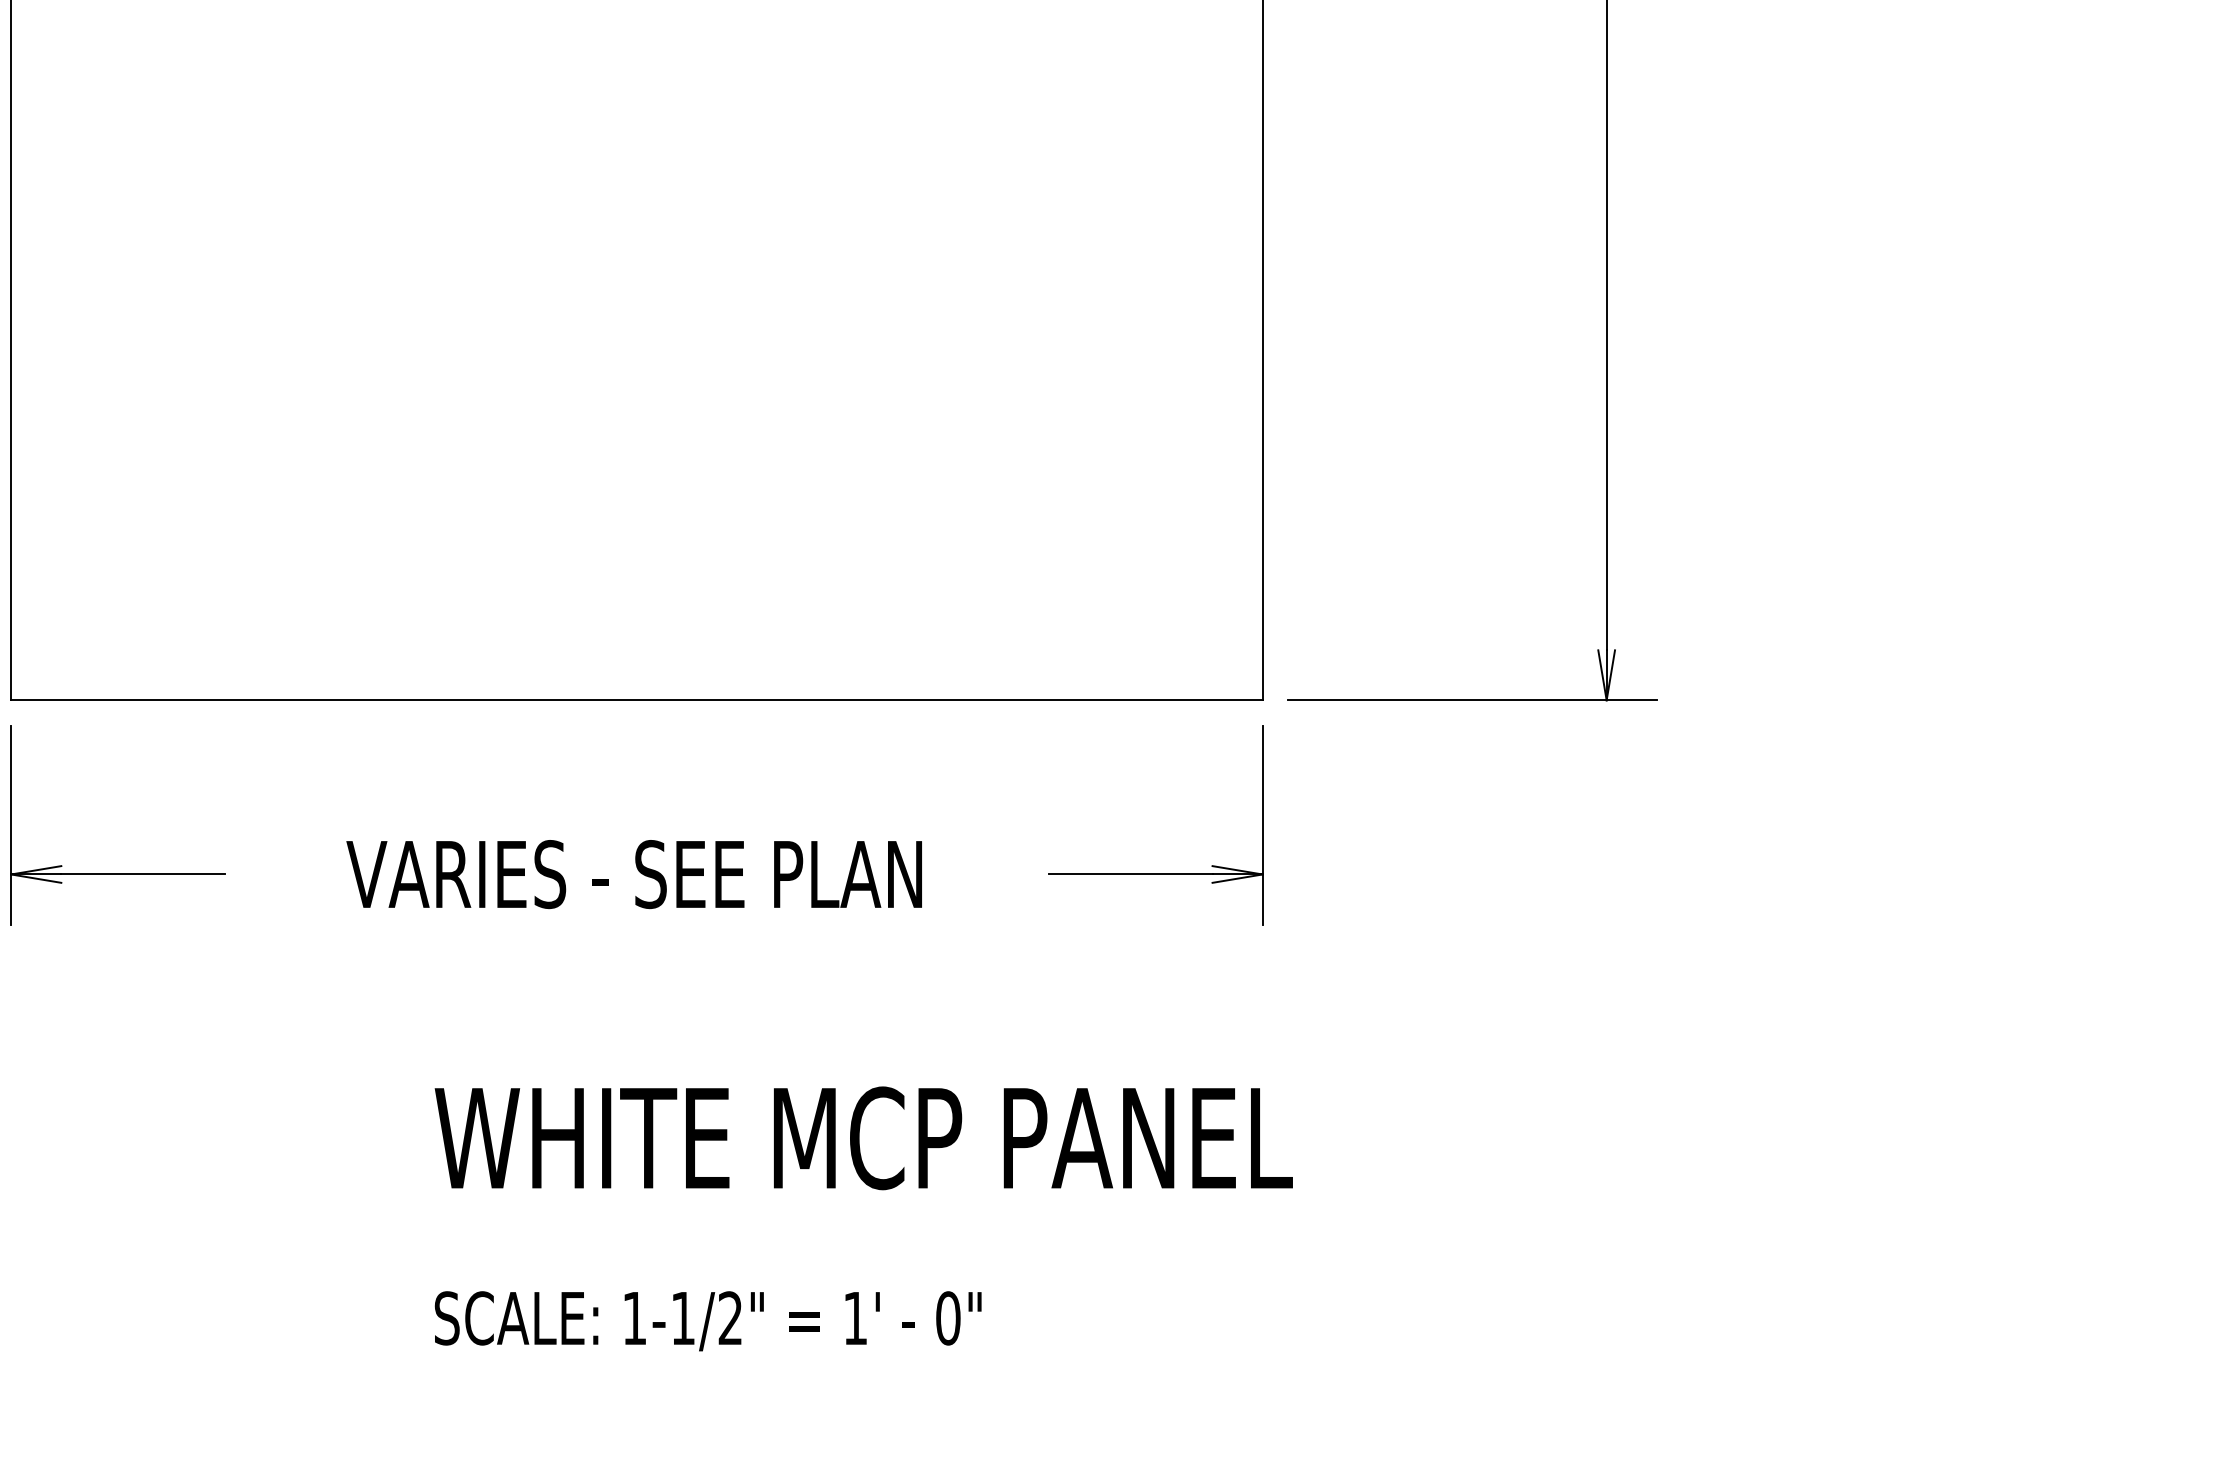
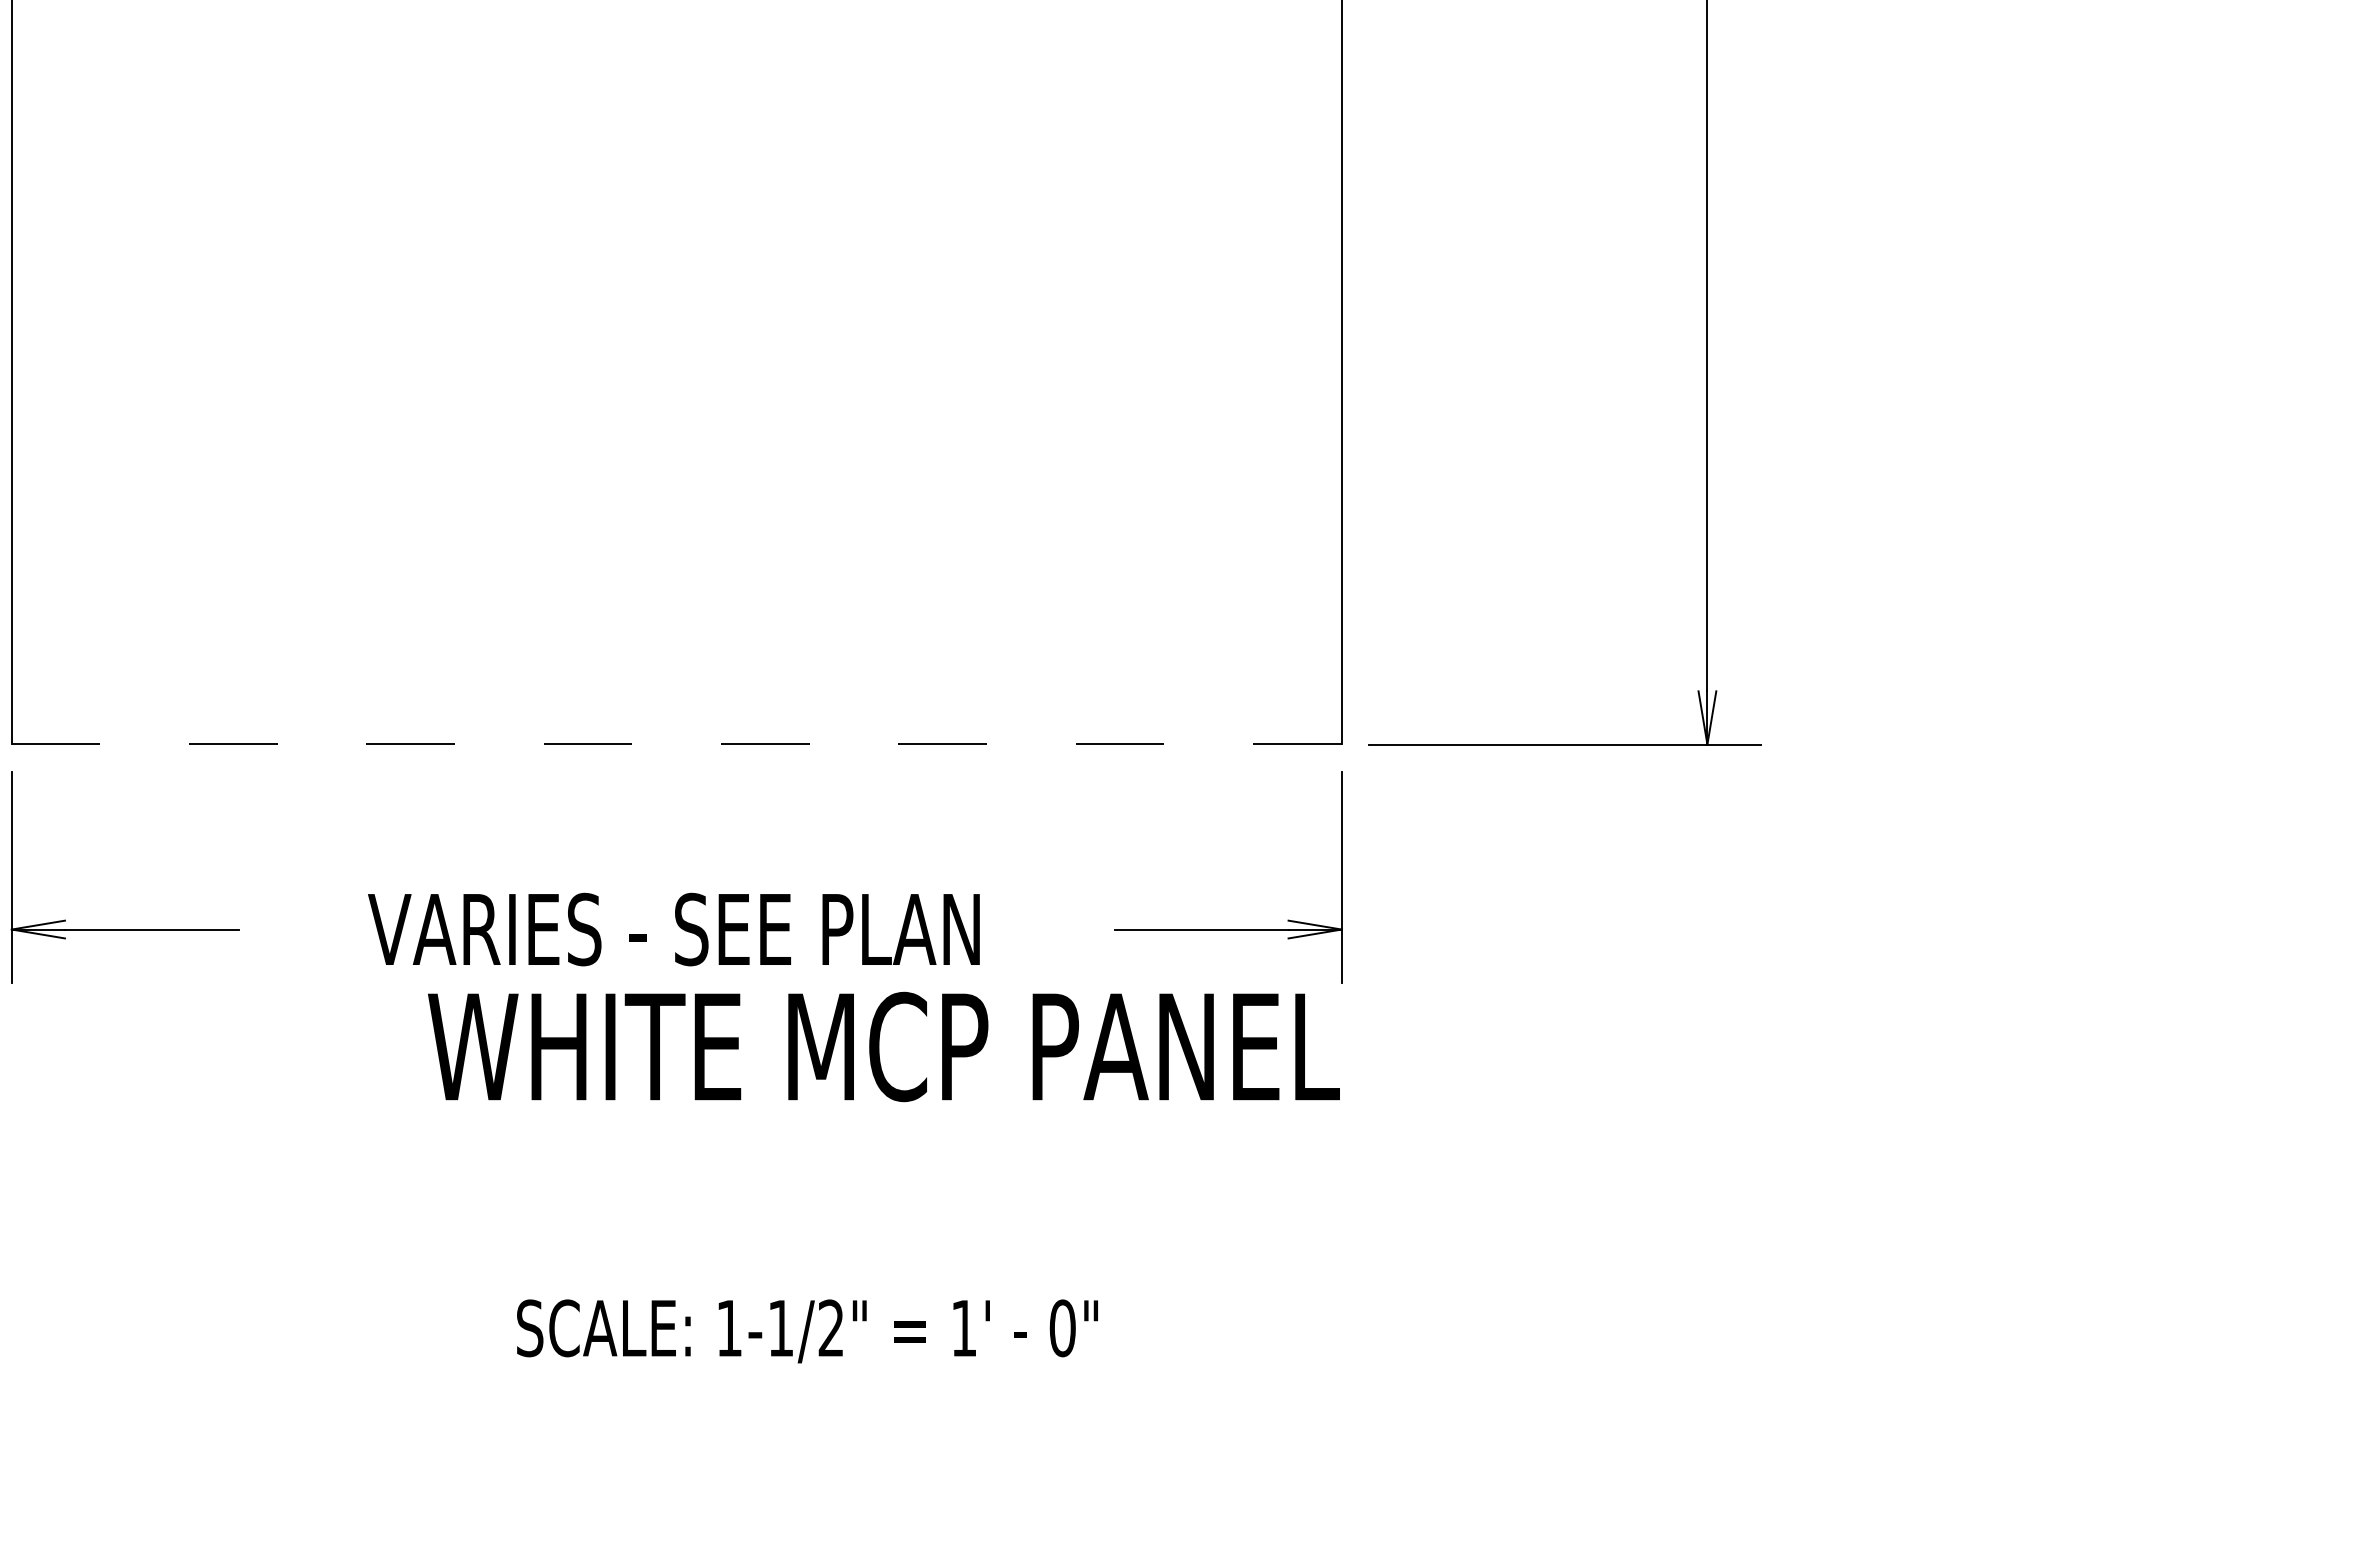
line: (636, 700) -> (676, 744), solid -> dashed
text: (863, 1137) -> (883, 1046), moved
text: (708, 1321) -> (807, 1331), moved

